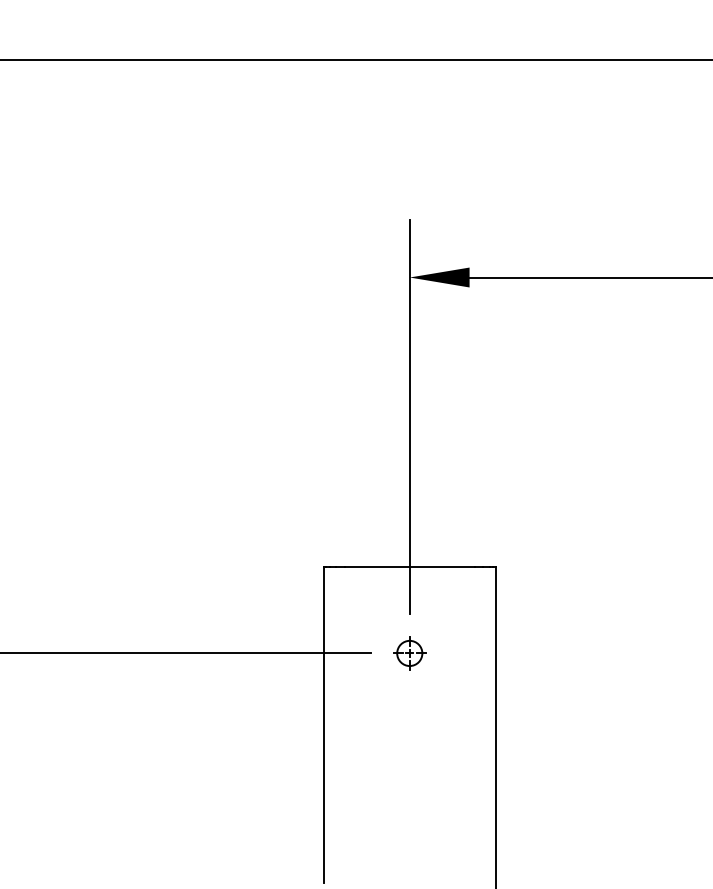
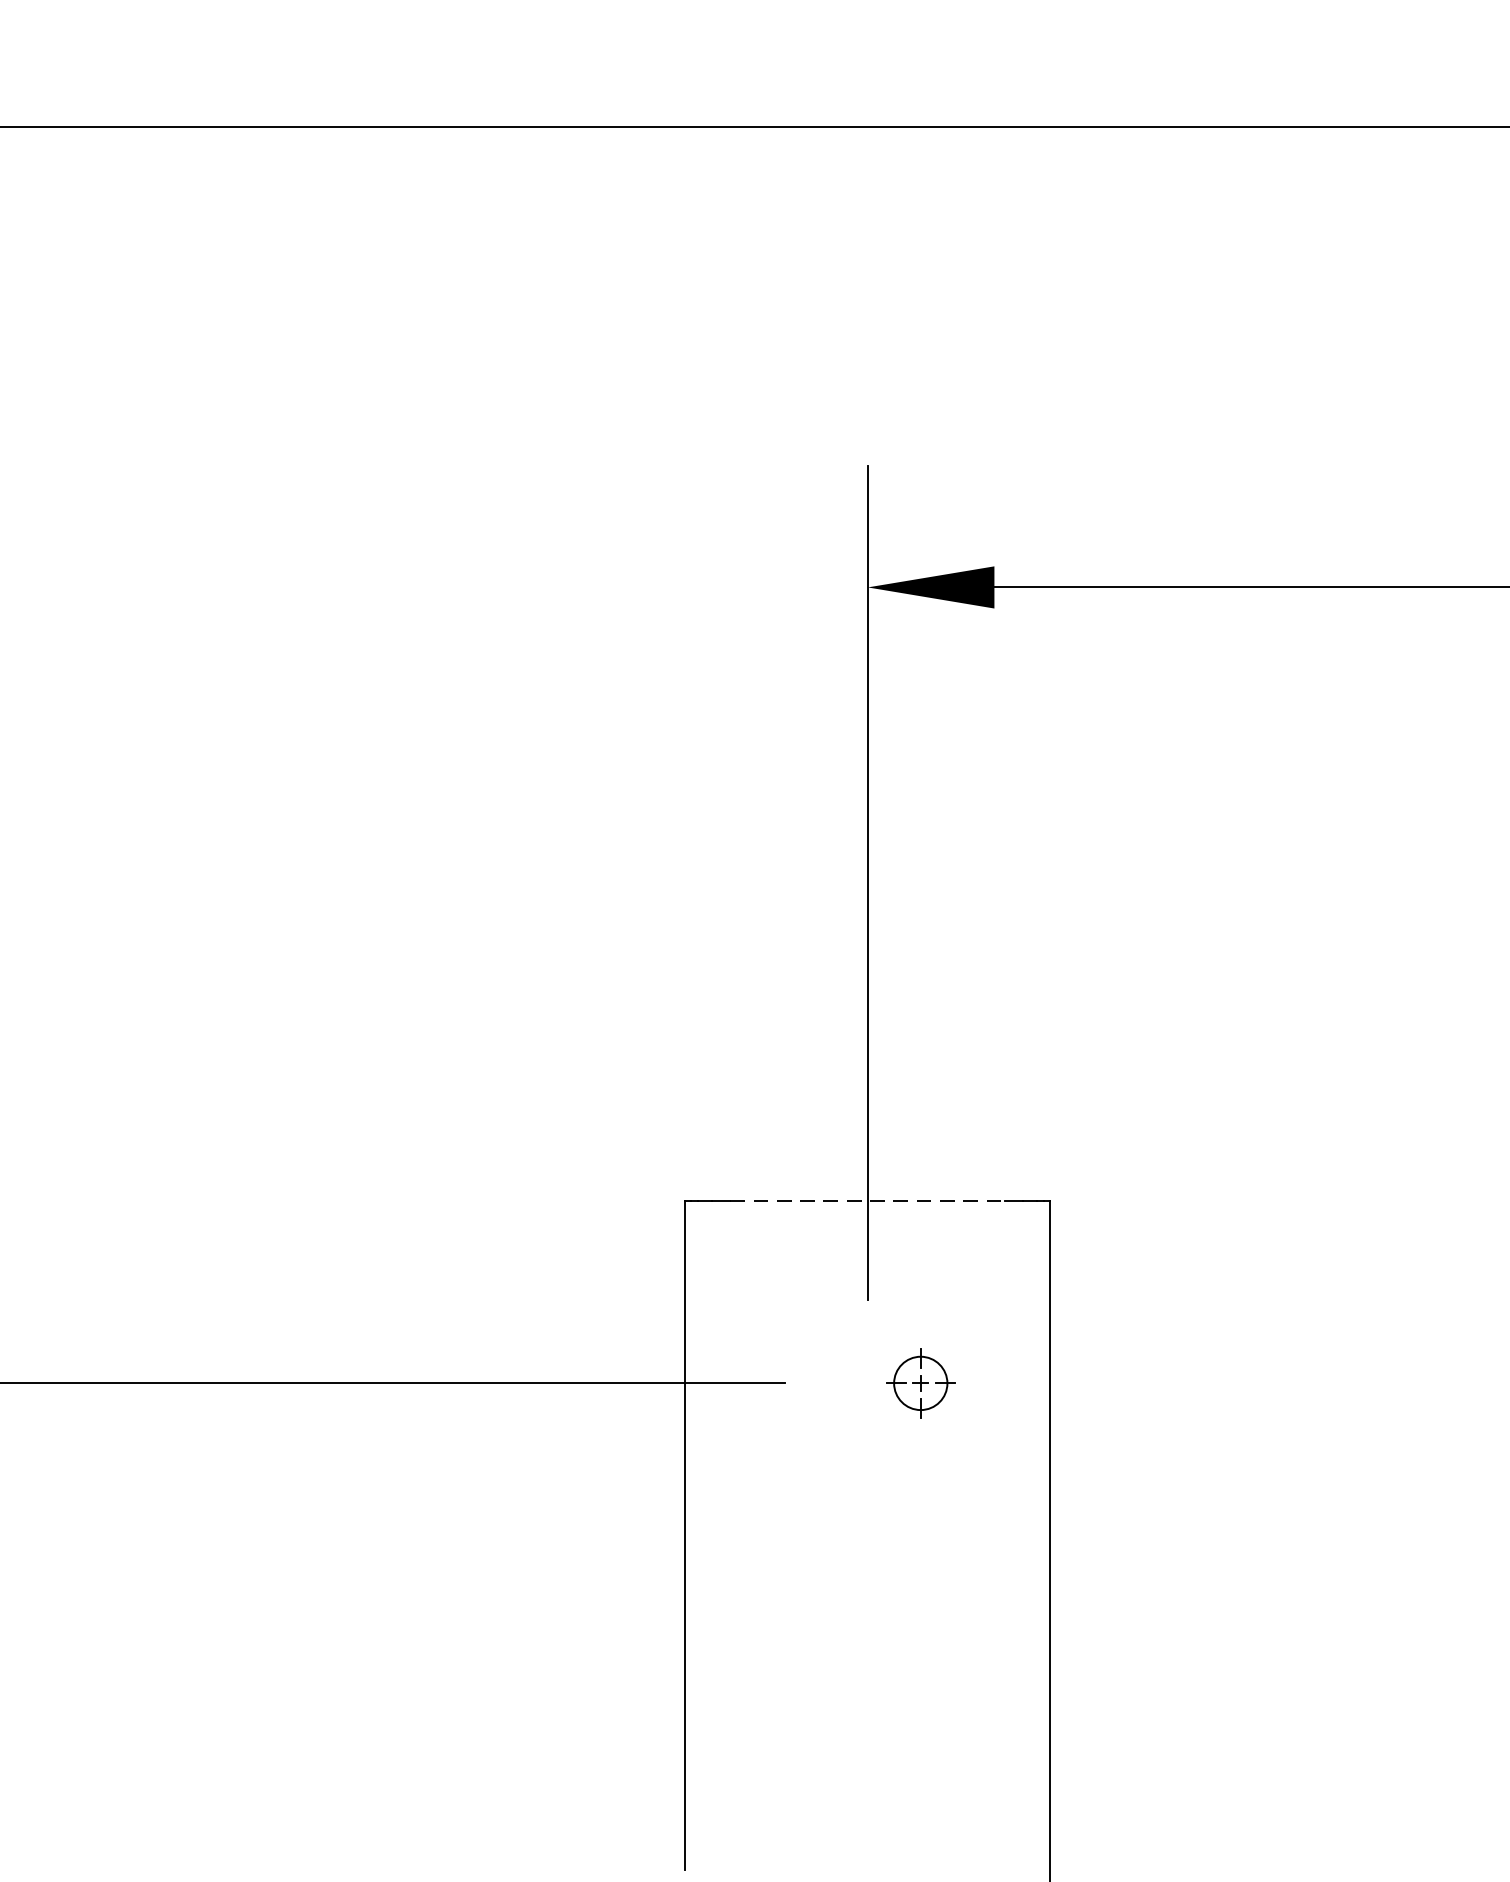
line: (409, 567) -> (867, 1201), solid -> dashed
part: (409, 653) -> (920, 1383), moved

